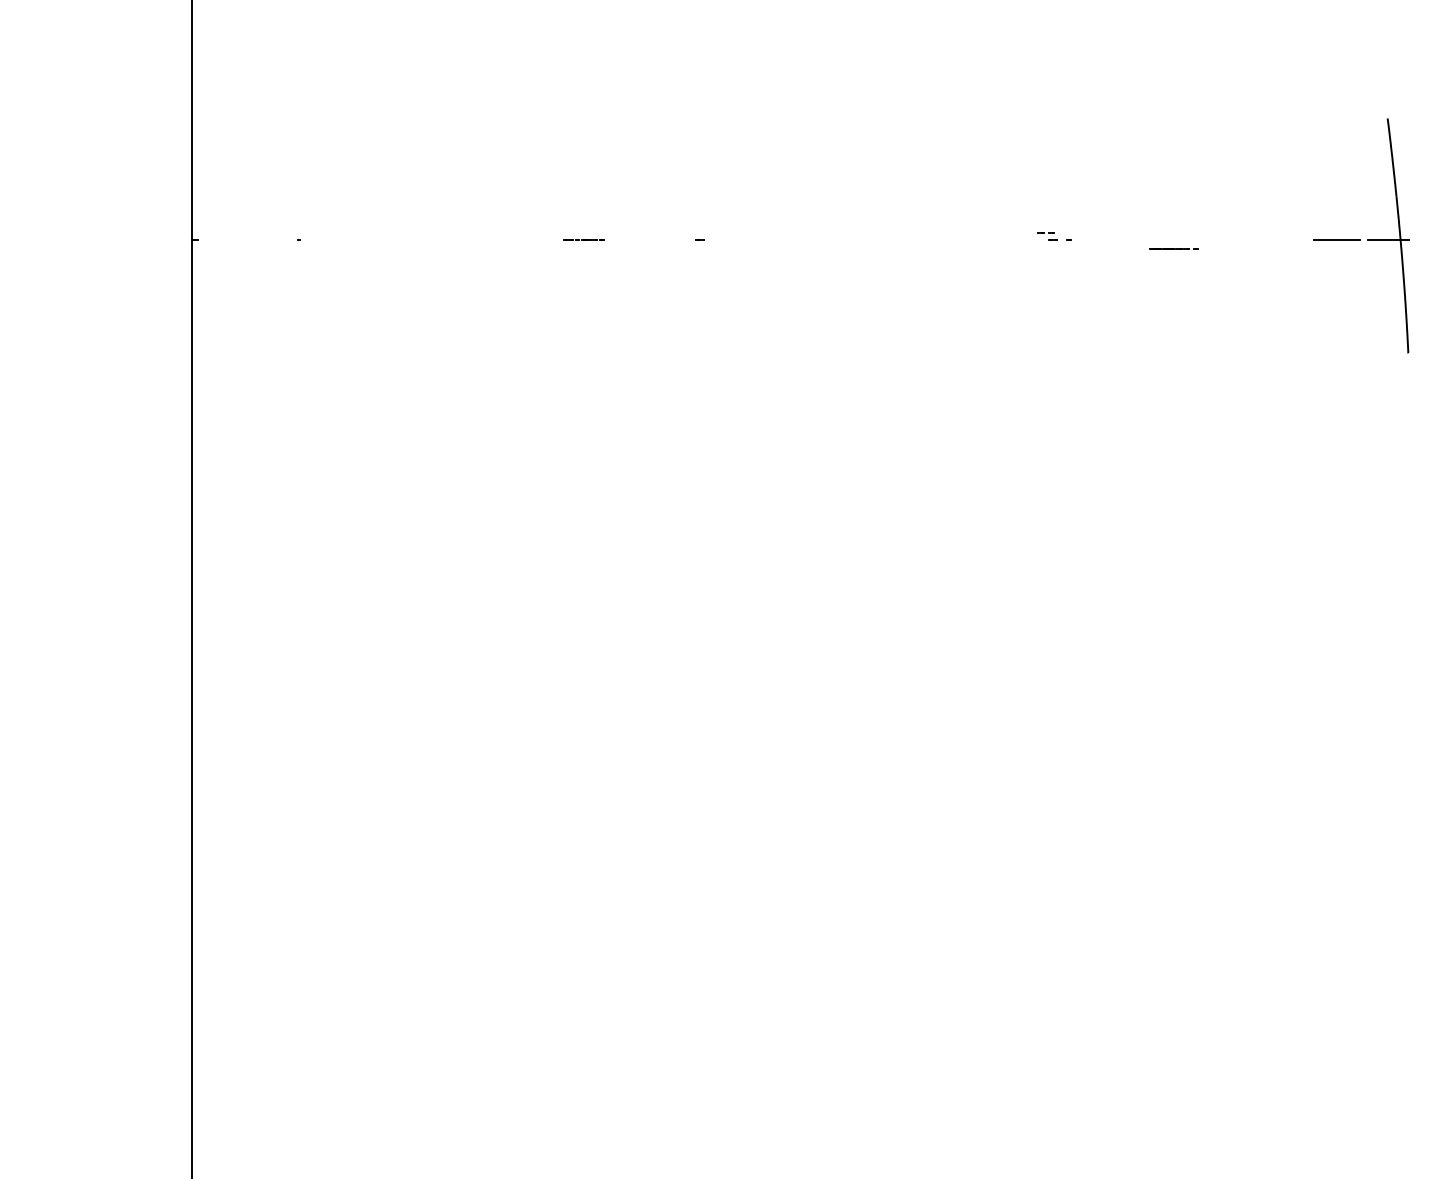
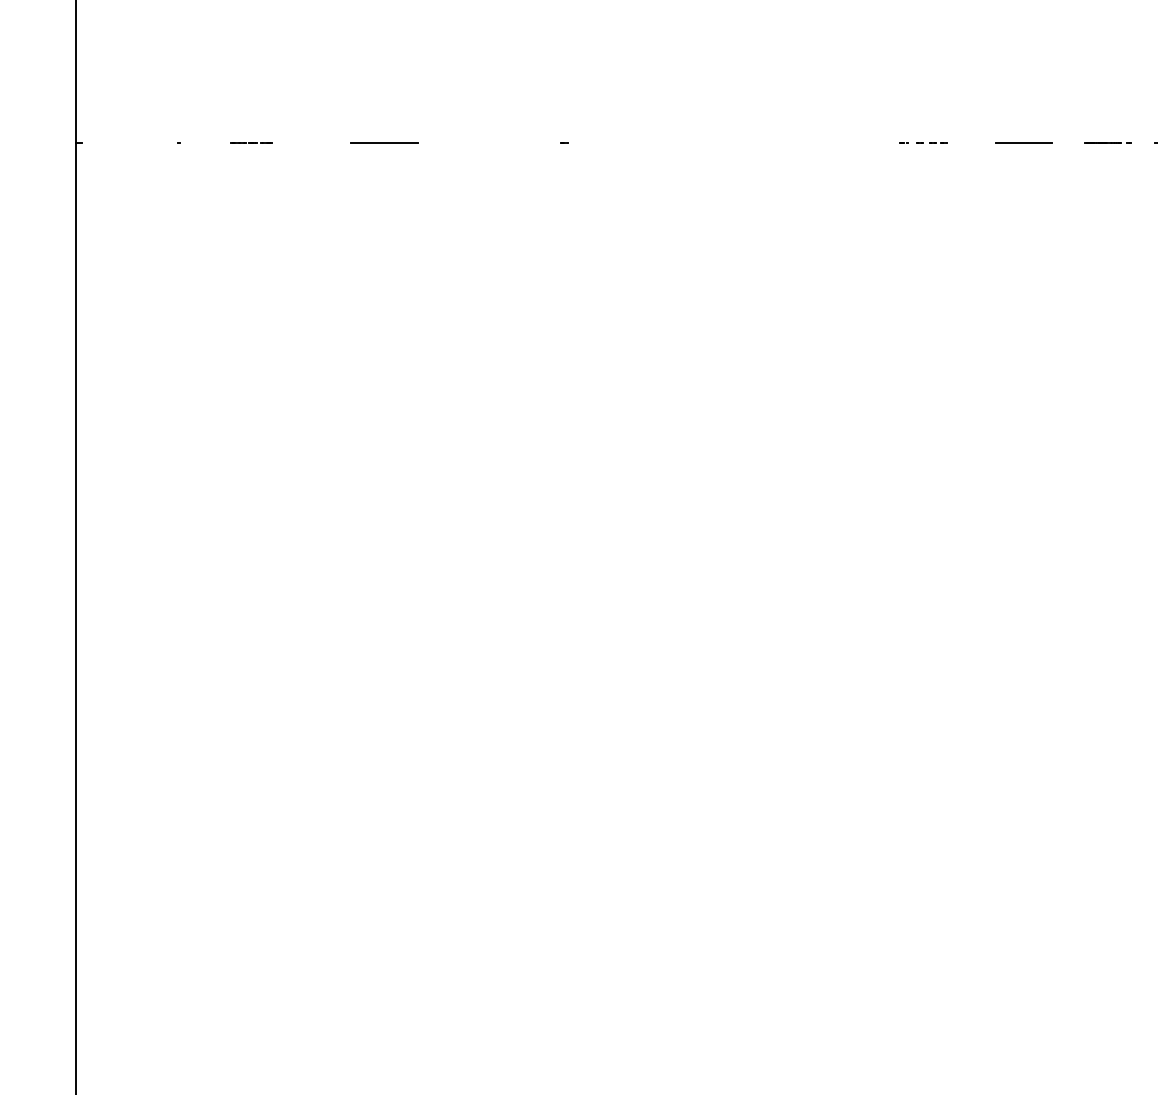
line: (1044, 232) -> (936, 142), moved
line: (512, 239) -> (384, 142), added
line: (583, 239) -> (250, 142), moved
line: (1177, 239) -> (1023, 142), added
line: (1173, 248) -> (1107, 142), moved

